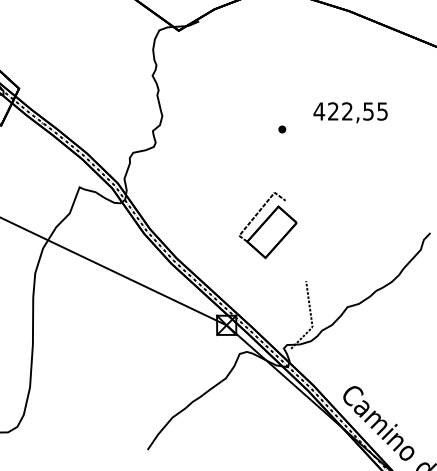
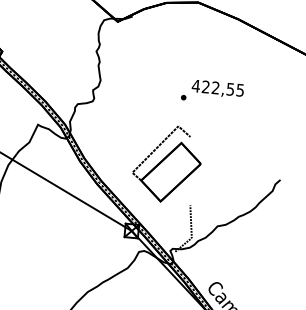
text: (350, 112) -> (217, 88), moved
part: (268, 225) -> (167, 163), size x1.67

